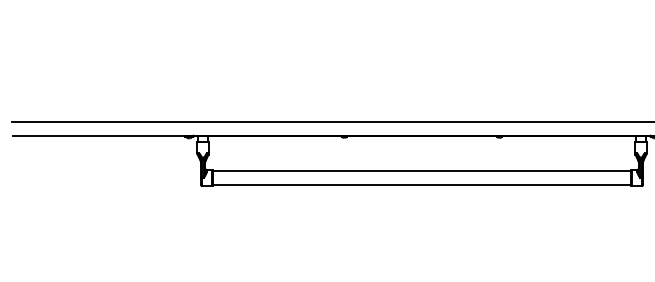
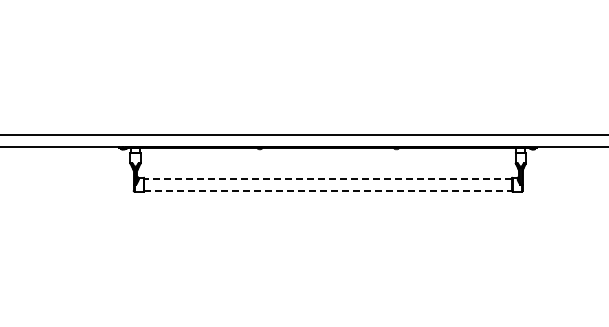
line: (421, 171) -> (327, 178), solid -> dashed
line: (422, 184) -> (328, 190), solid -> dashed

